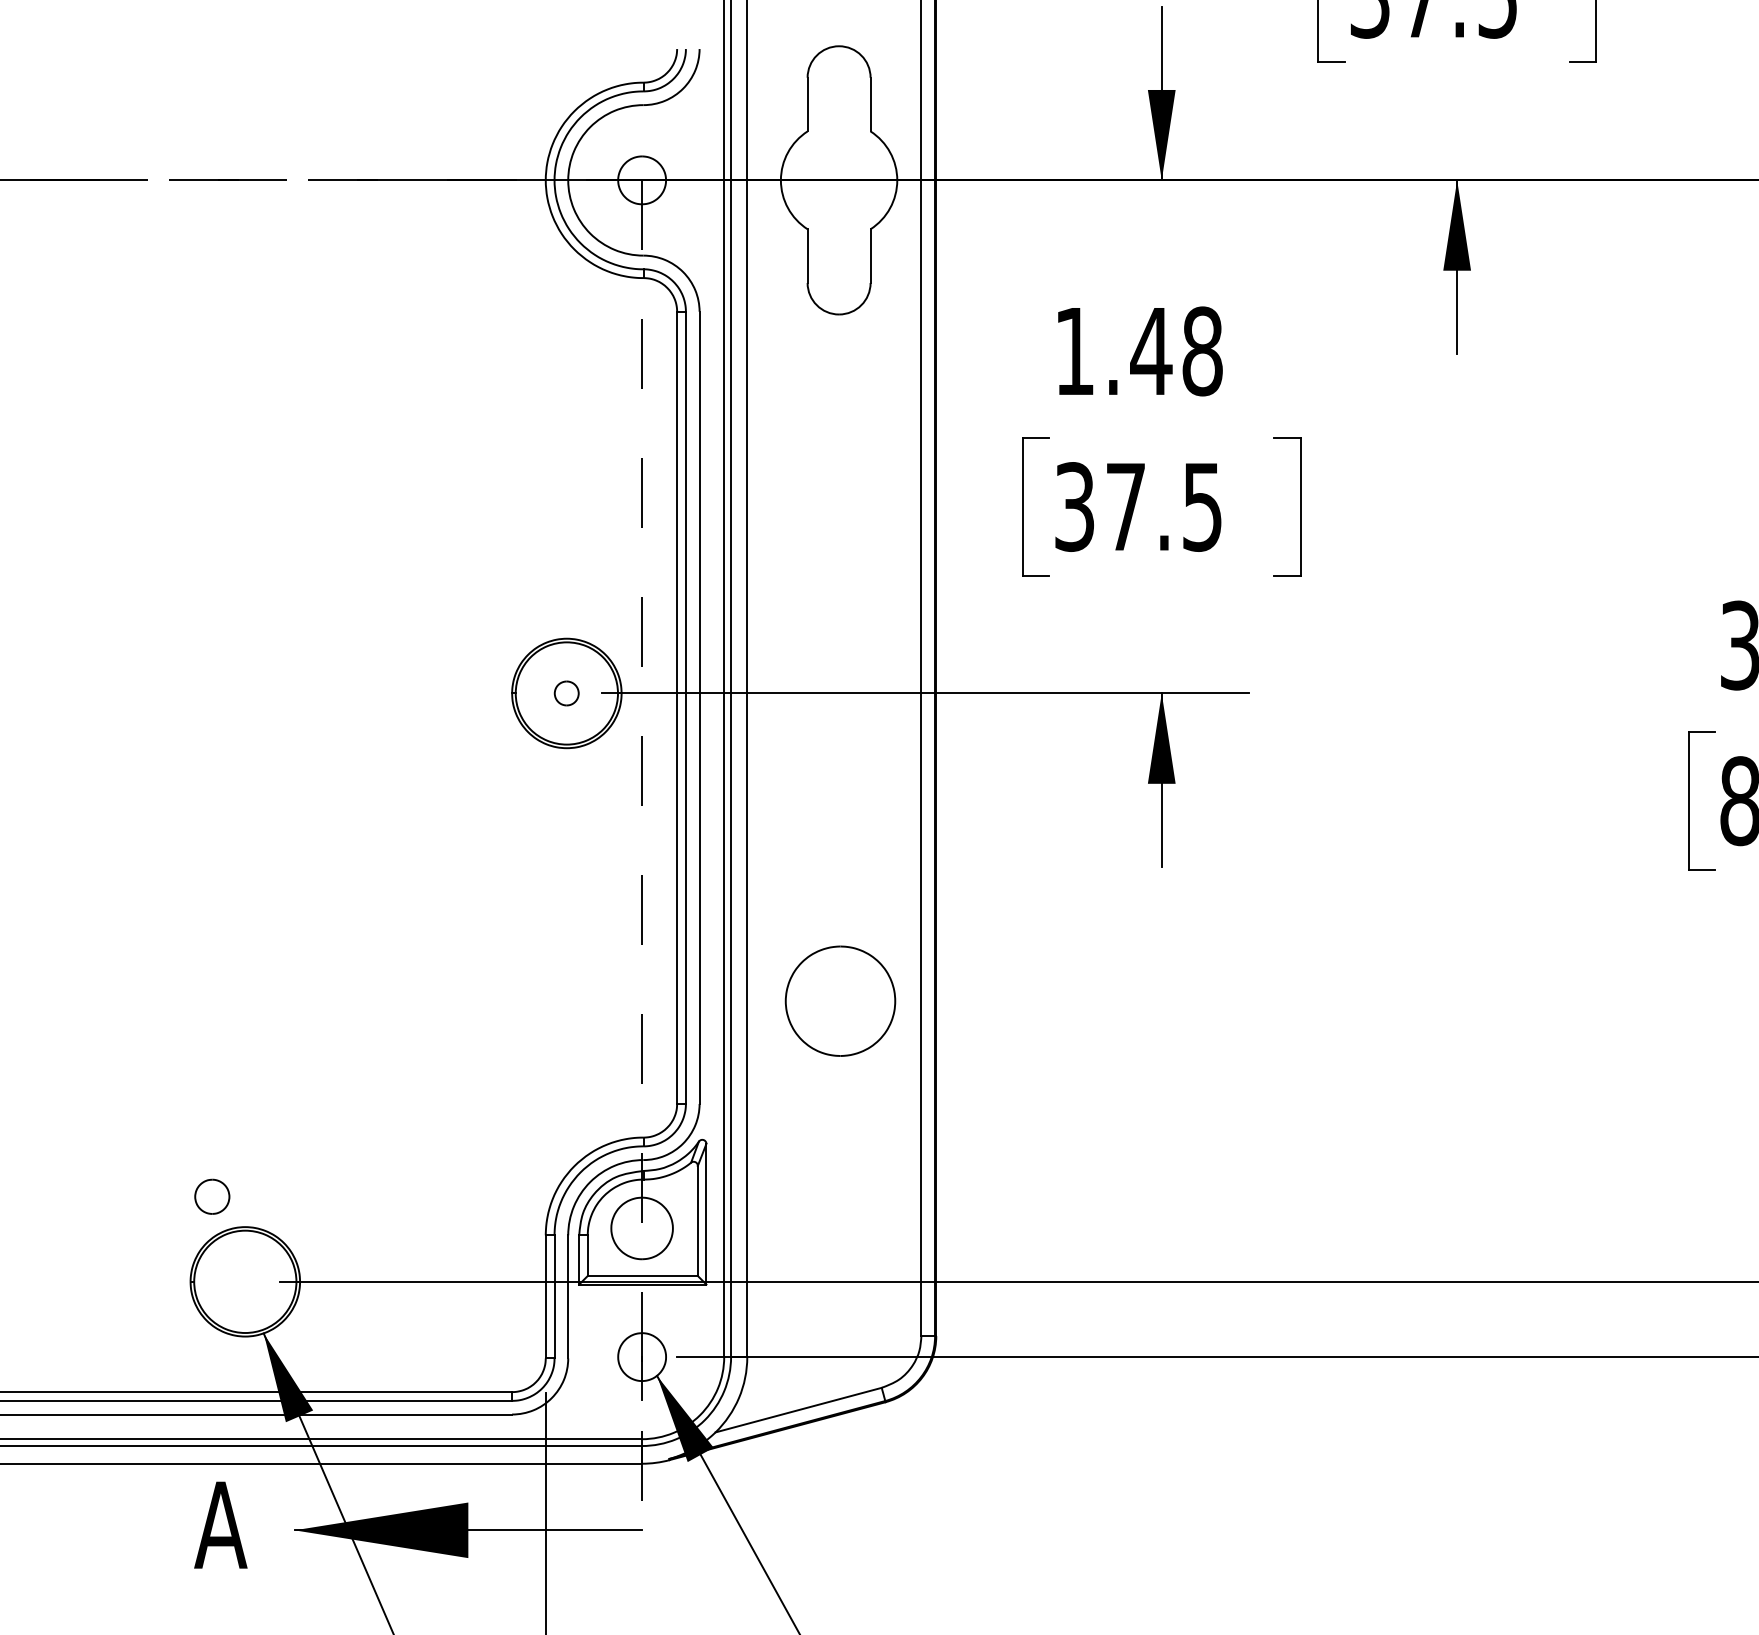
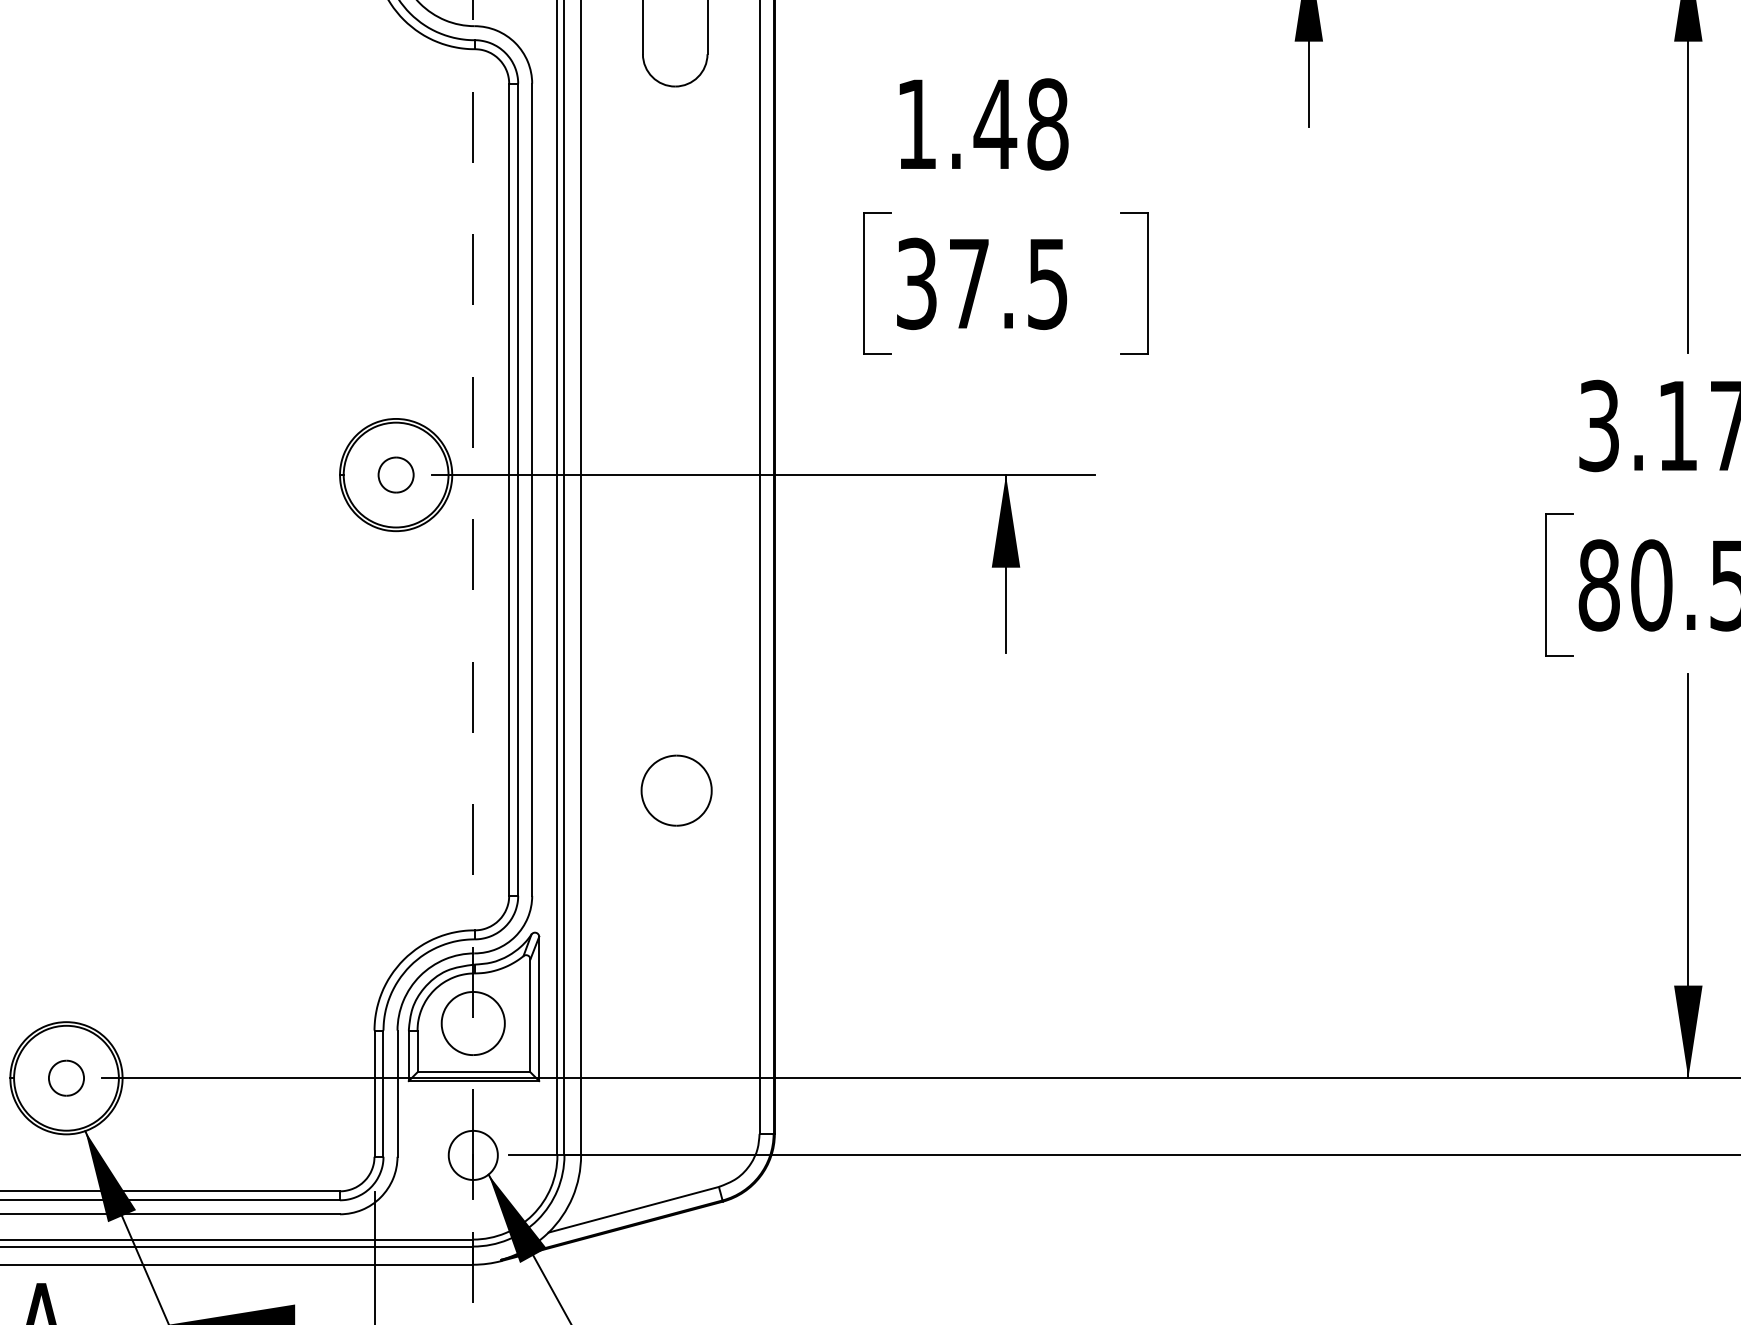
part: (566, 693) -> (395, 475), size x1.43
part: (840, 1001) -> (676, 790), size x0.62
part: (212, 1196) -> (66, 1077), moved

